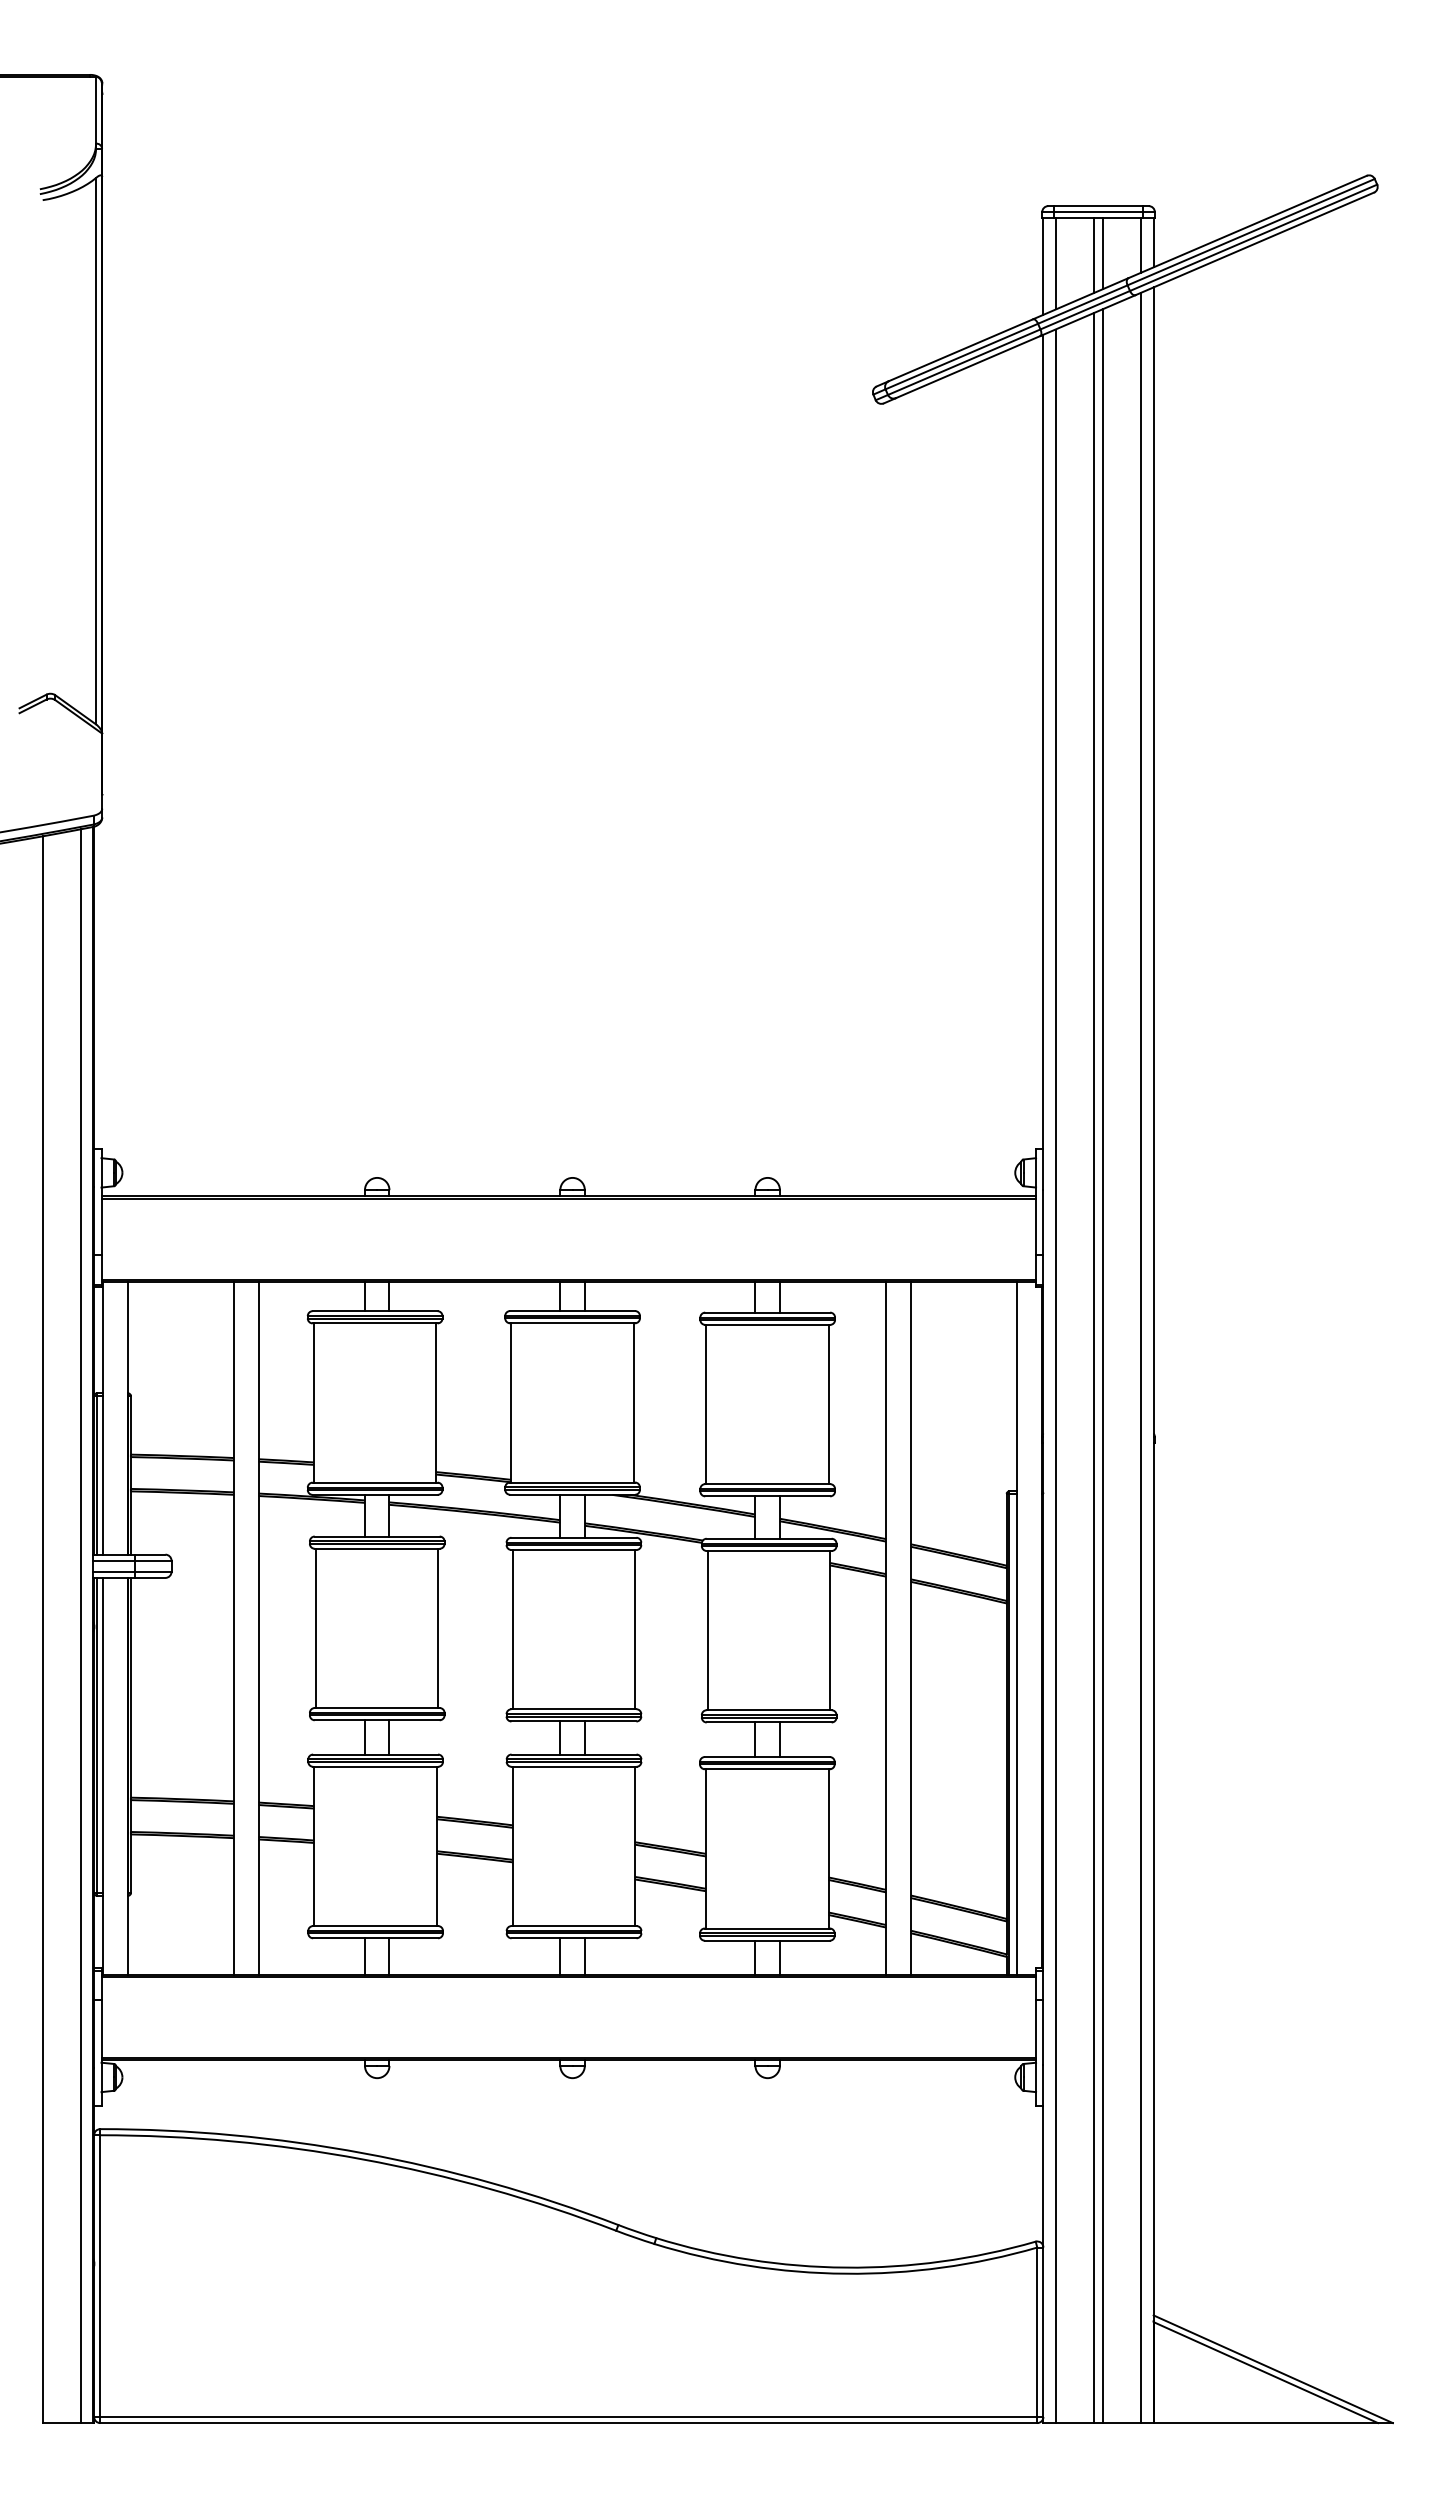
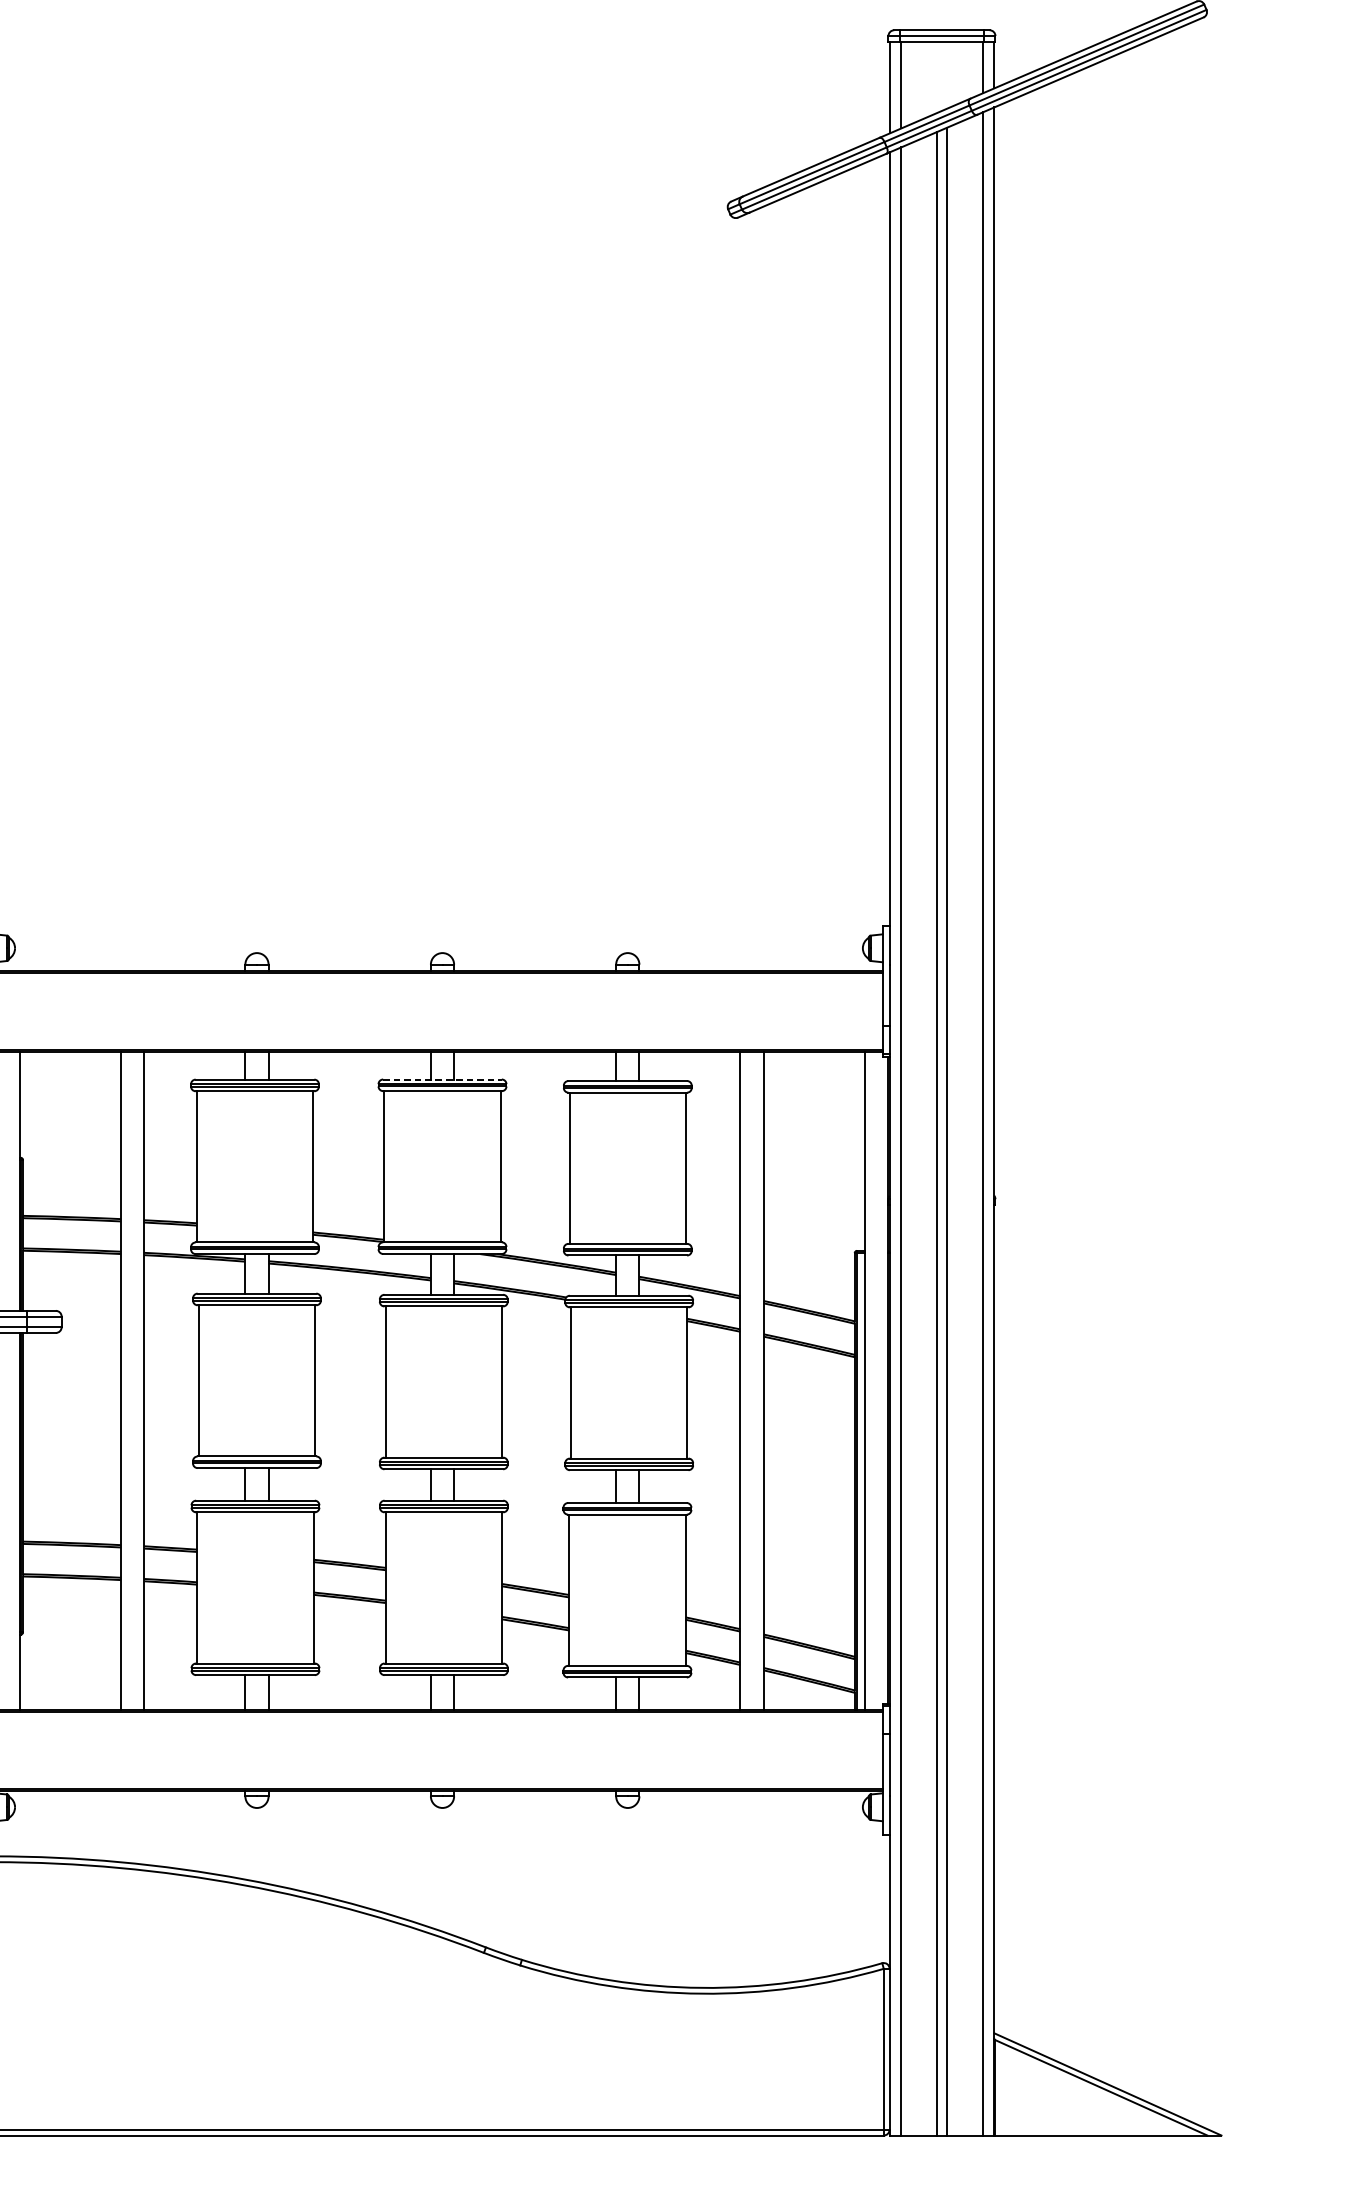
line: (1103, 253) -> (946, 75), removed
line: (1093, 255) -> (937, 77), removed
line: (573, 1311) -> (443, 1079), solid -> dashed

